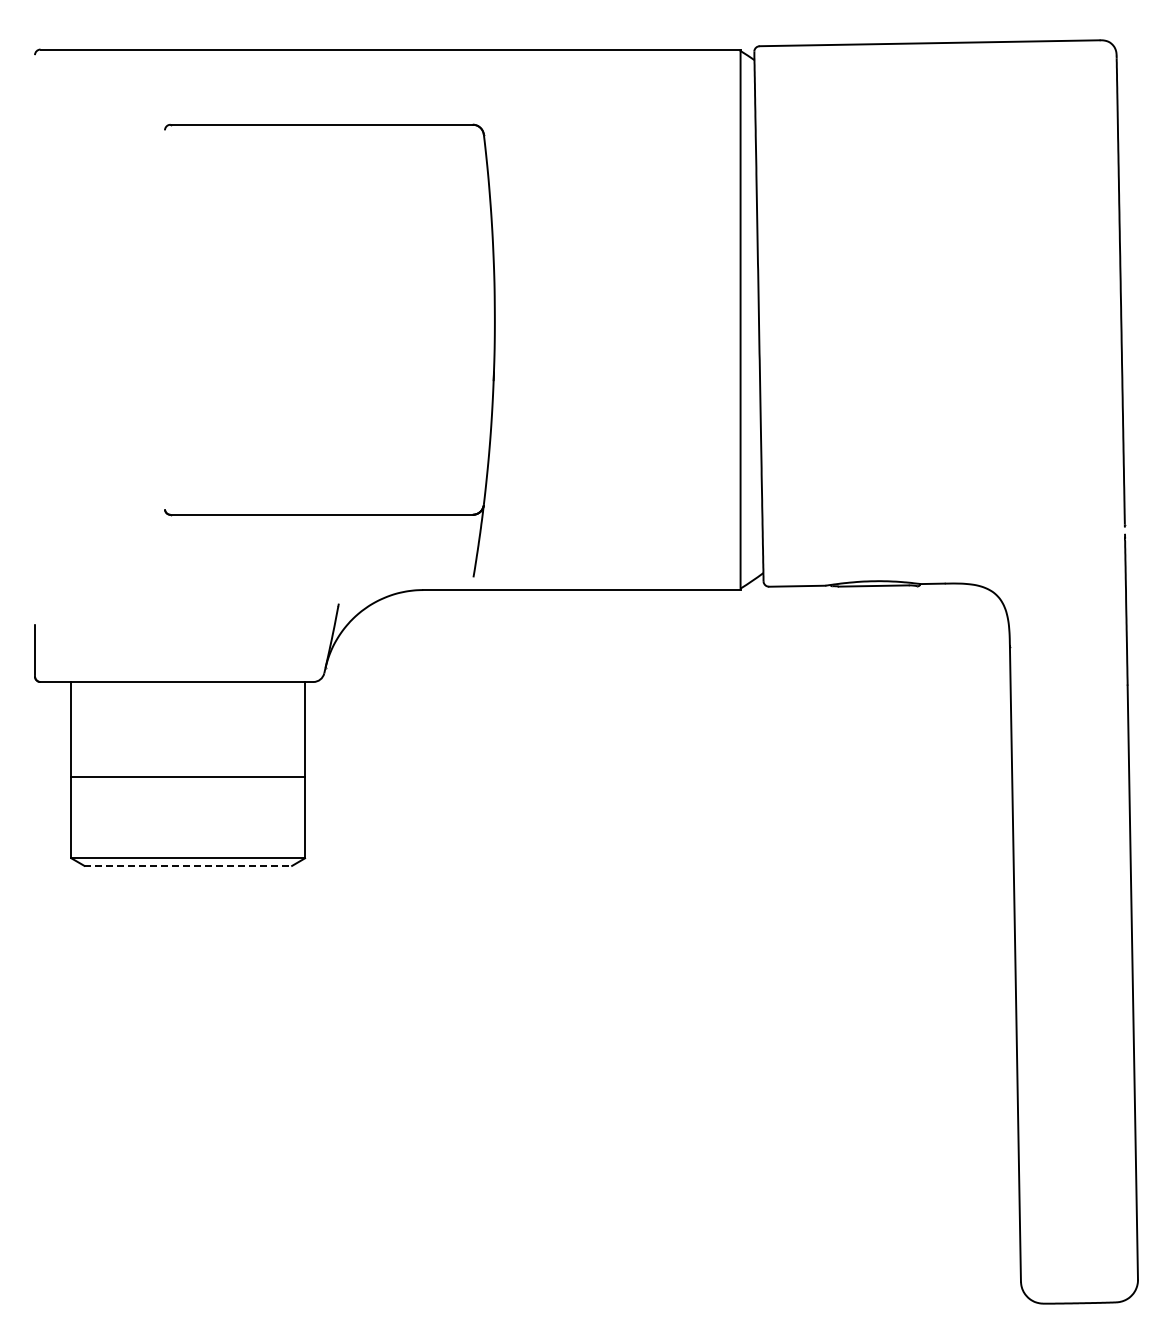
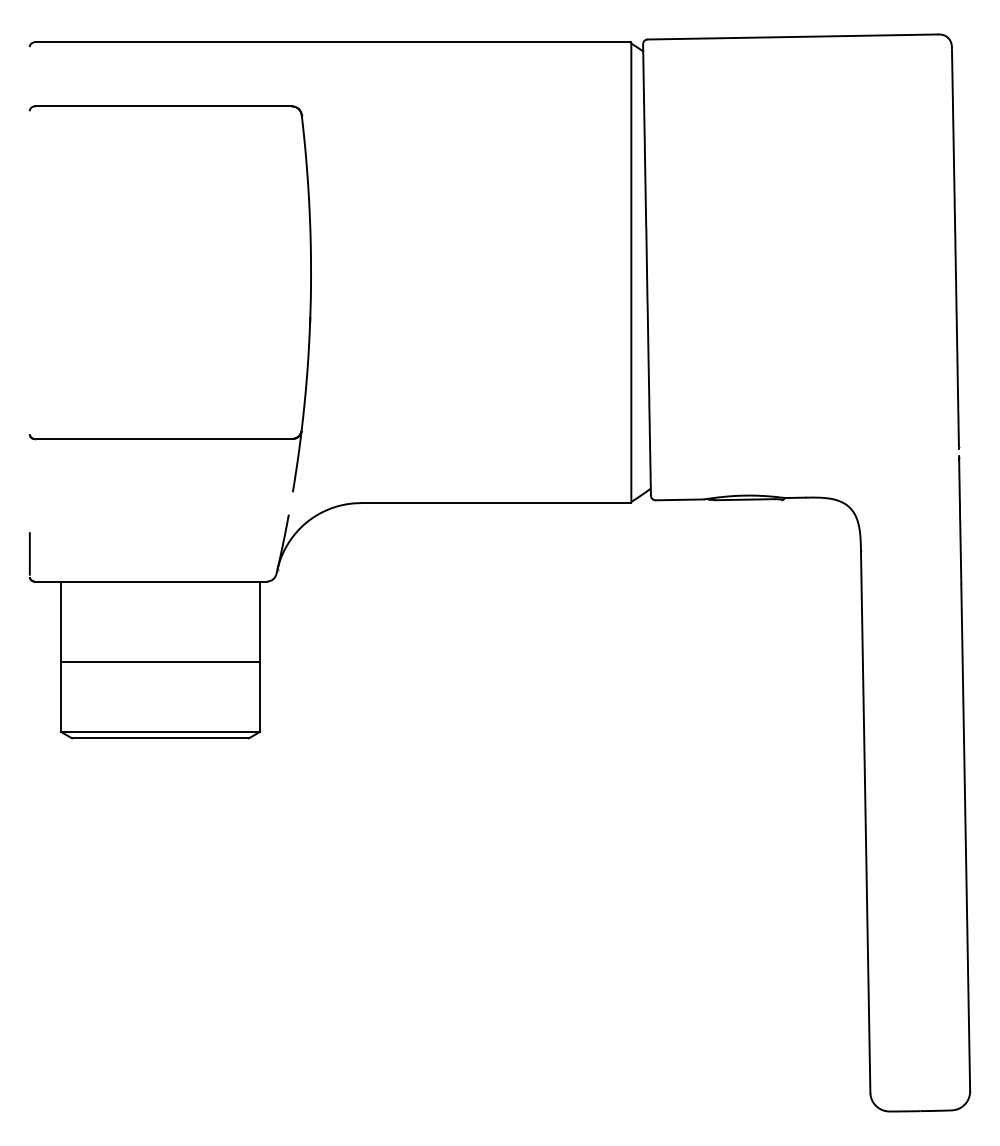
part: (493, 350) -> (309, 298), moved
line: (188, 865) -> (160, 737), dashed -> solid

